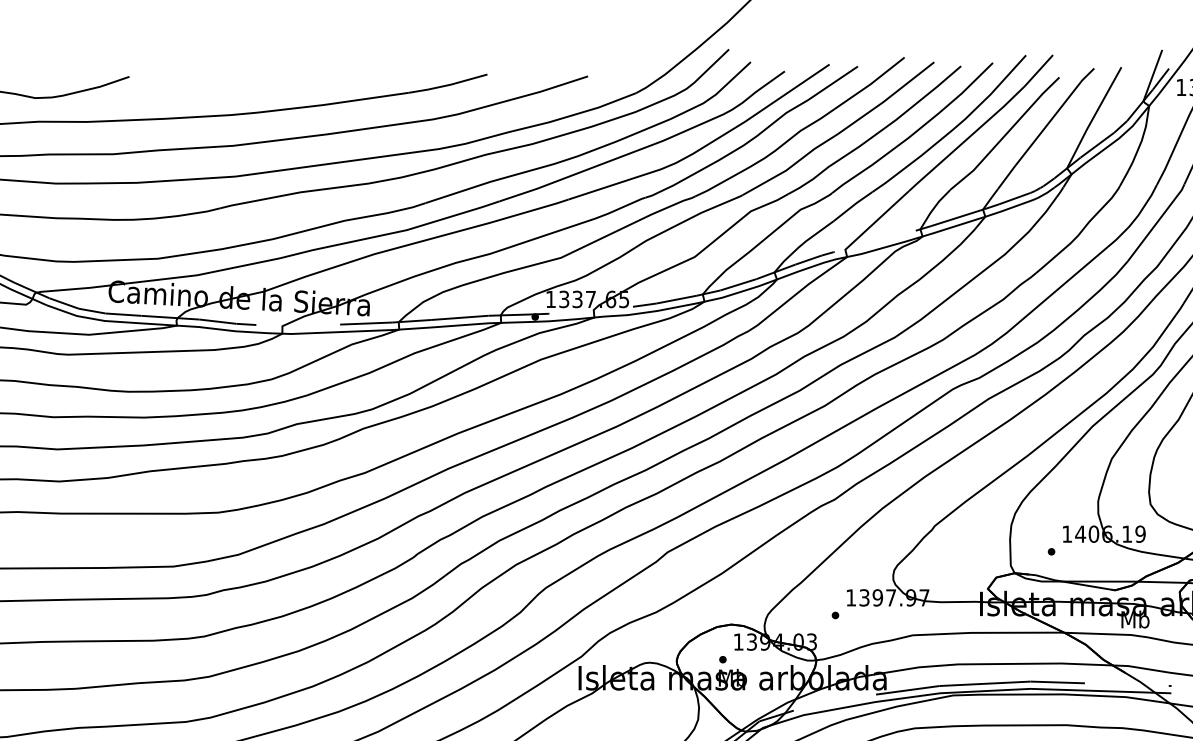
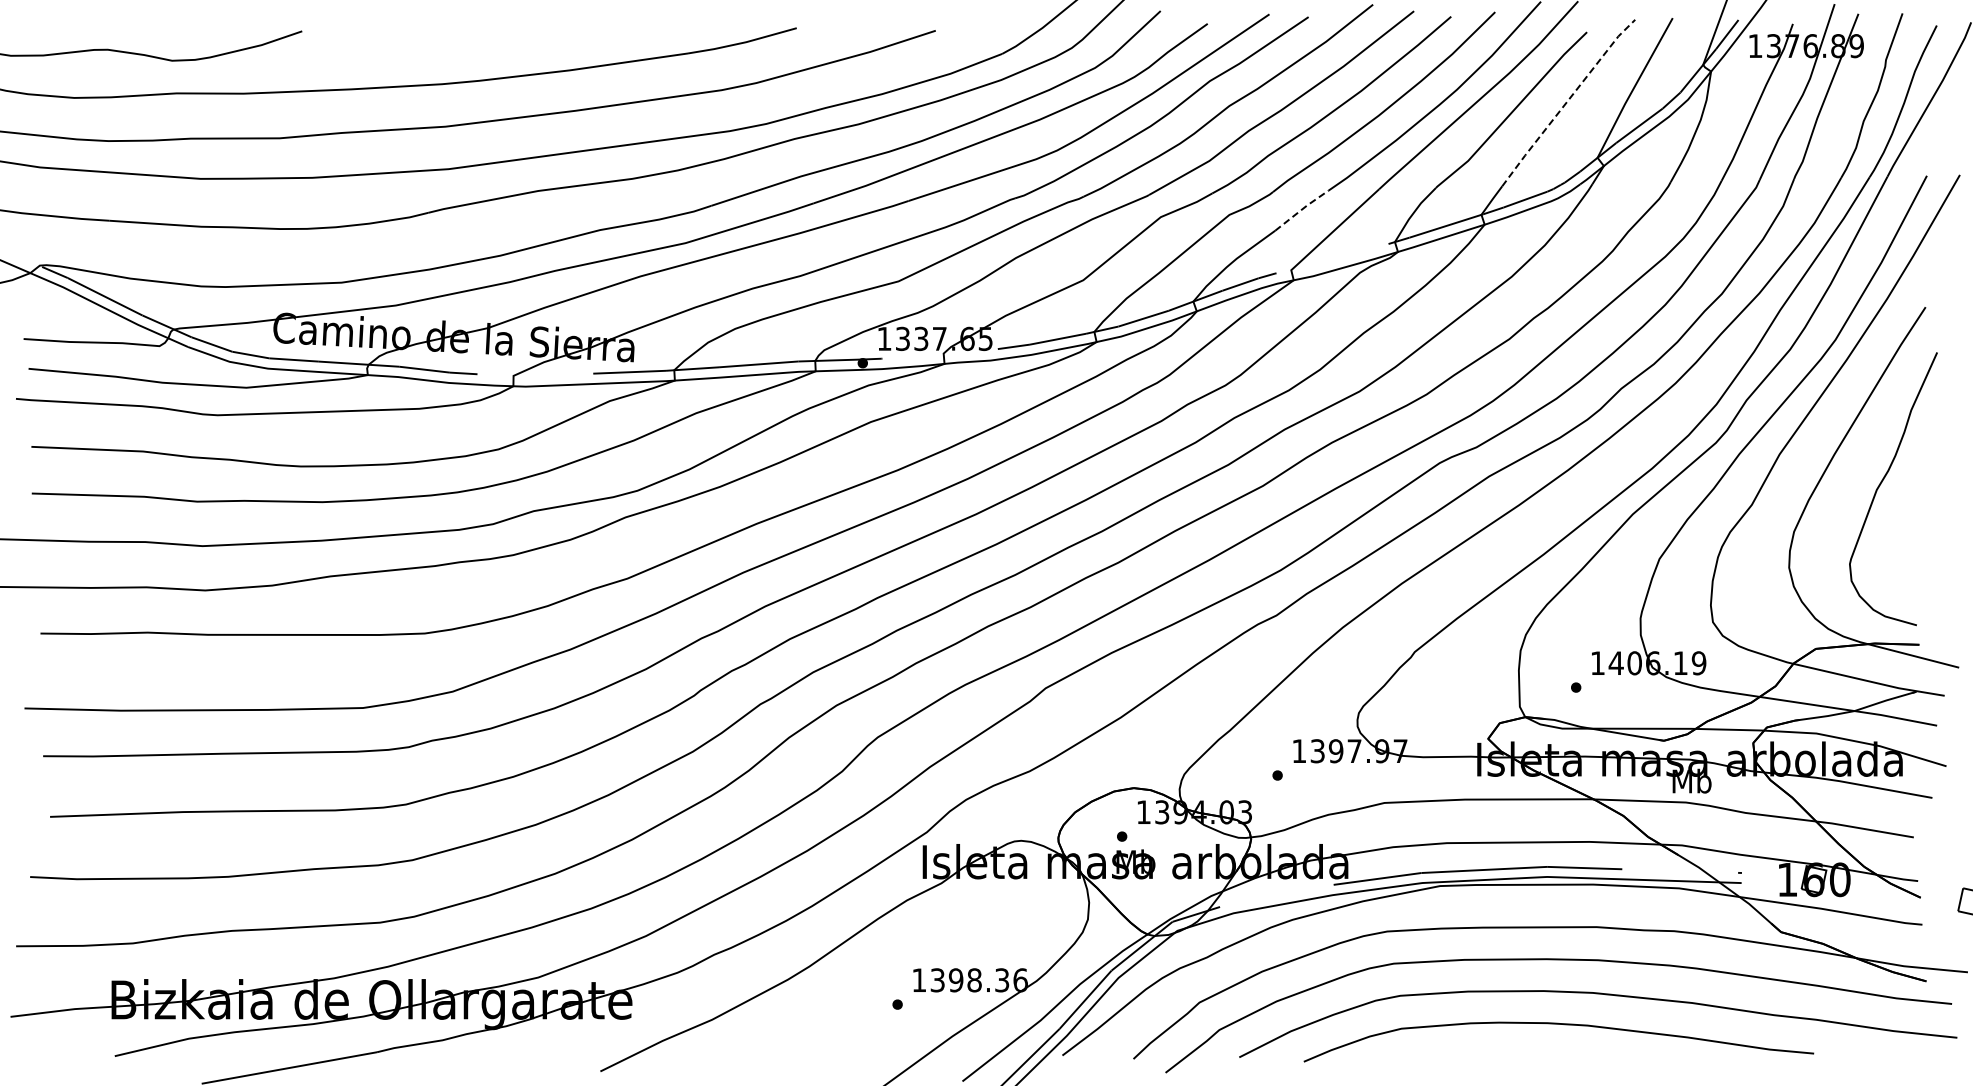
line: (1045, 127) -> (1567, 101), solid -> dashed
line: (853, 205) -> (1302, 209), solid -> dashed

